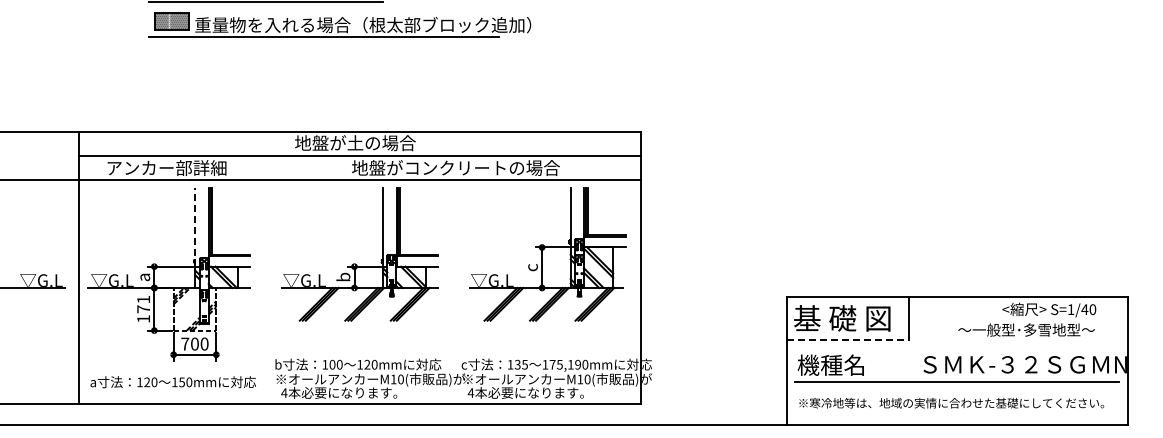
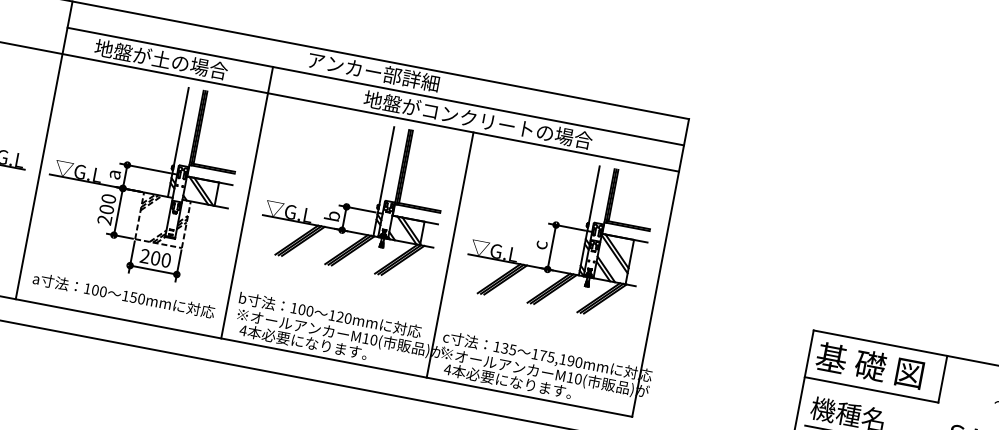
text: (355, 143) -> (373, 72), 地盤が土の場合 -> アンカー部詳細
text: (166, 167) -> (161, 58), アンカー部詳細 -> 地盤が土の場合
line: (195, 227) -> (180, 130), dashed -> solid
line: (266, 279) -> (247, 202), added
line: (453, 291) -> (449, 254), added
text: (143, 308) -> (106, 208), 171 -> 200
line: (847, 339) -> (871, 389), dashed -> solid
text: (185, 343) -> (145, 255), 700 -> 200
text: (147, 382) -> (95, 290), 120 -> 100

